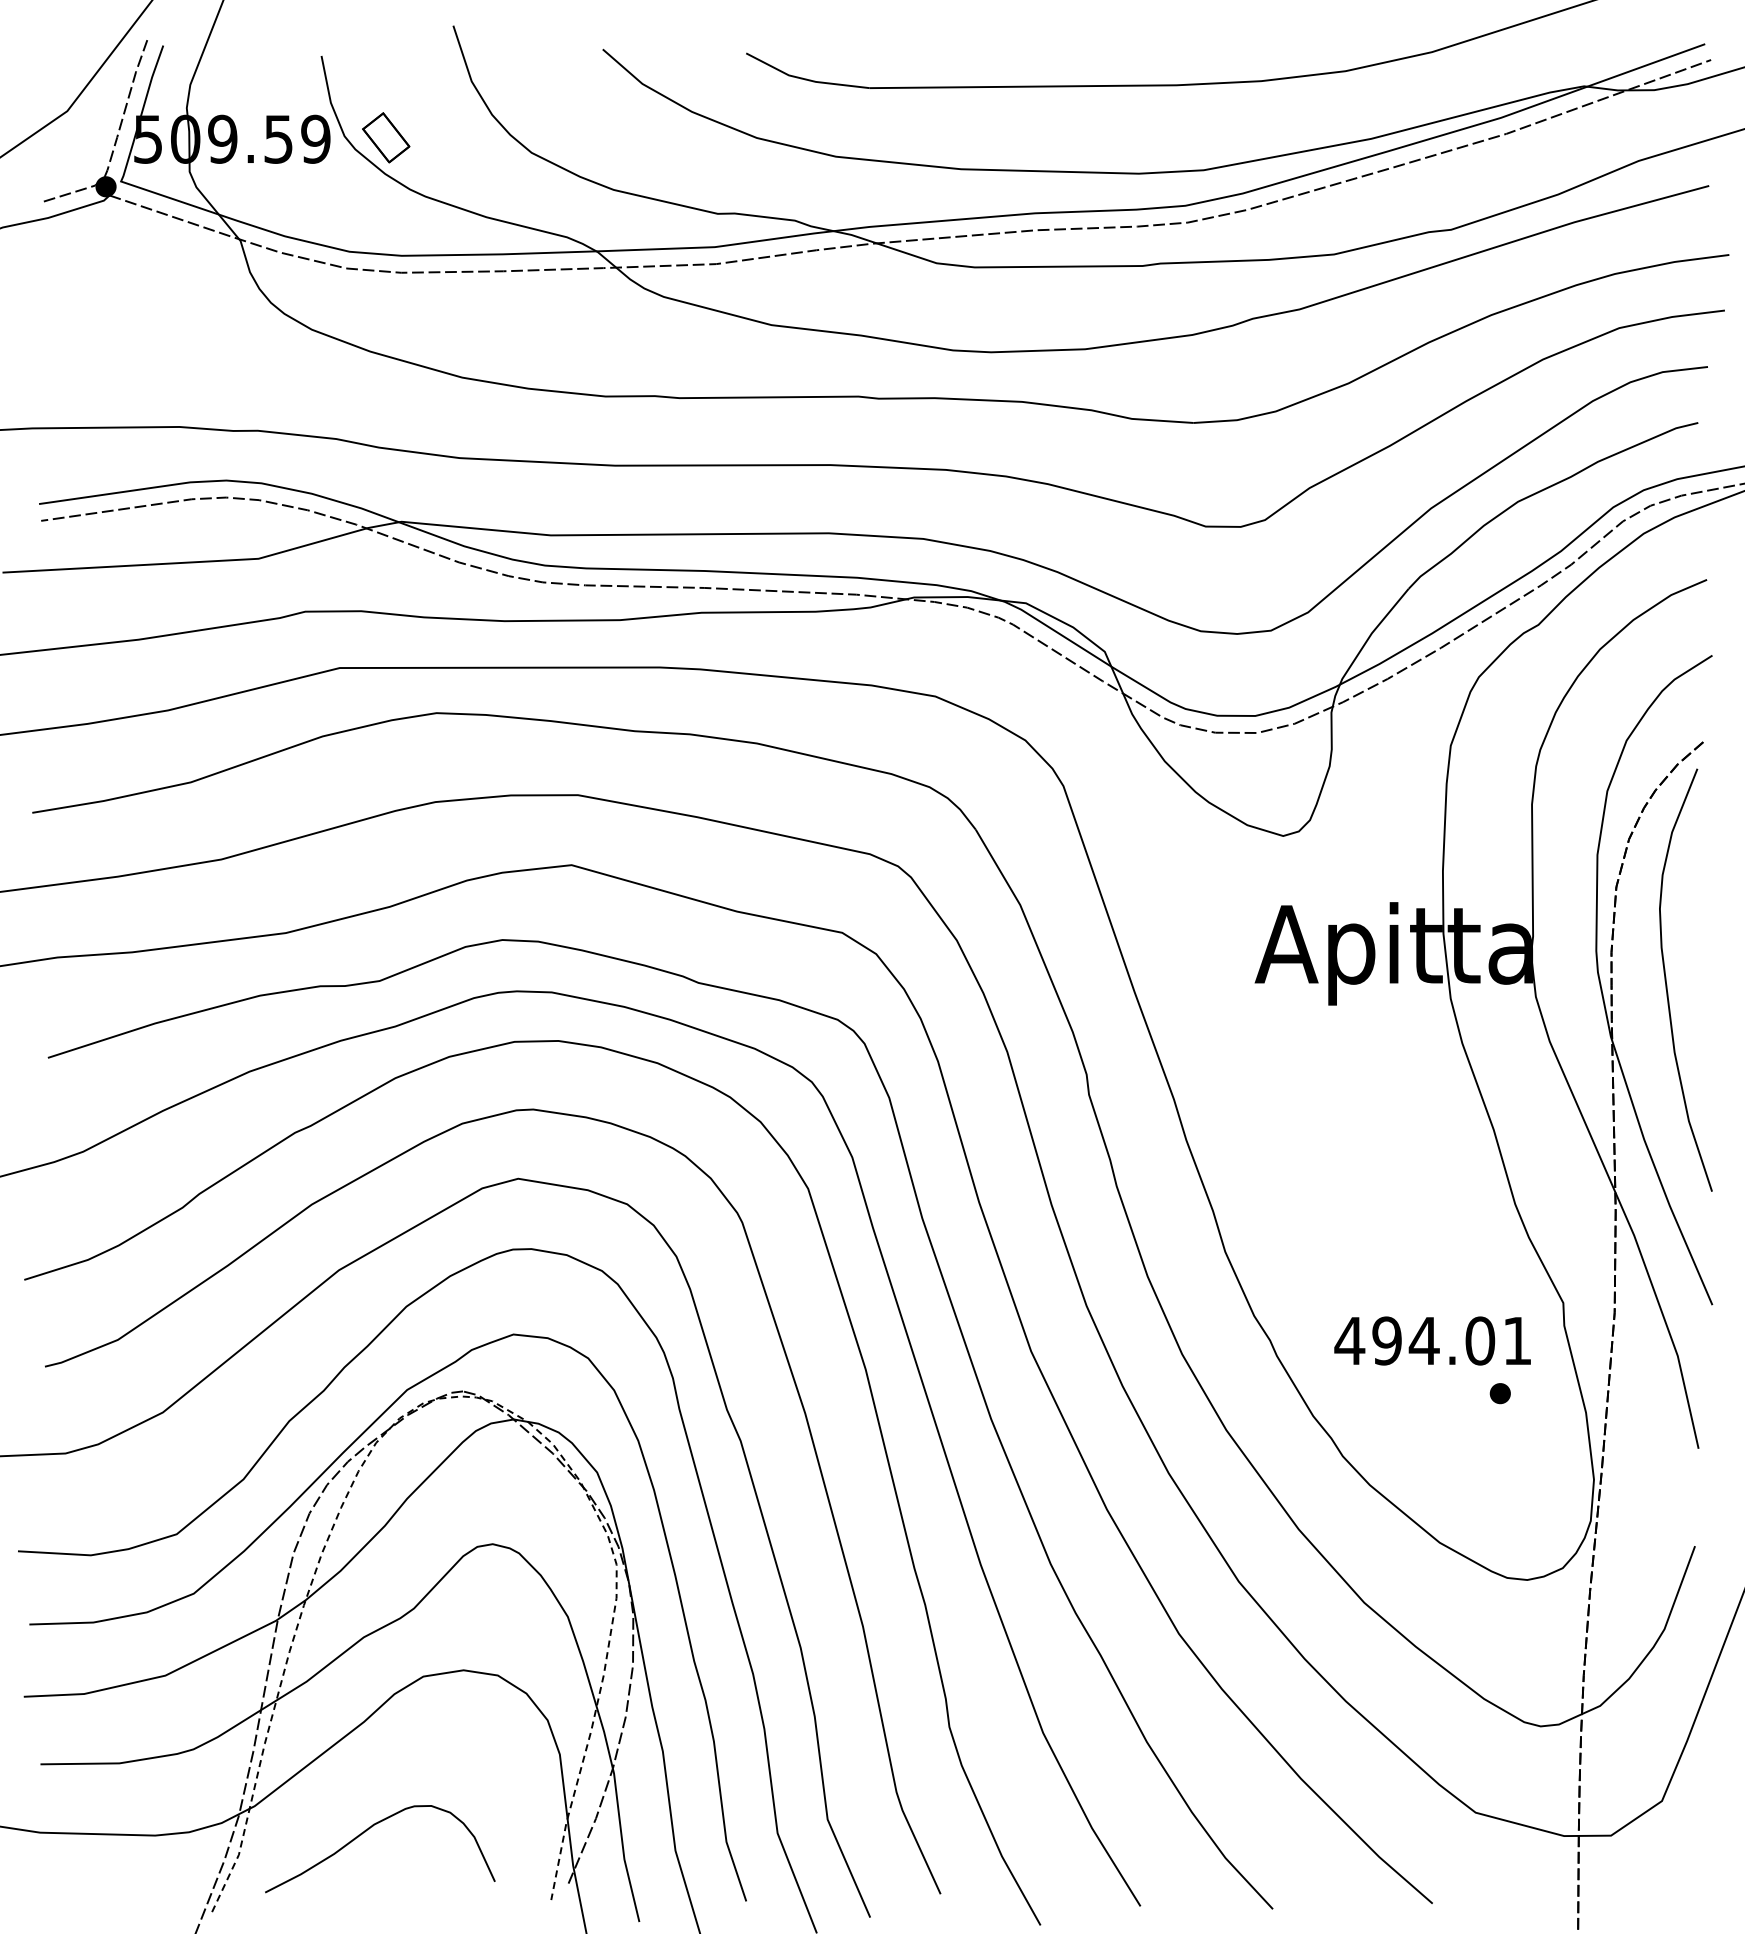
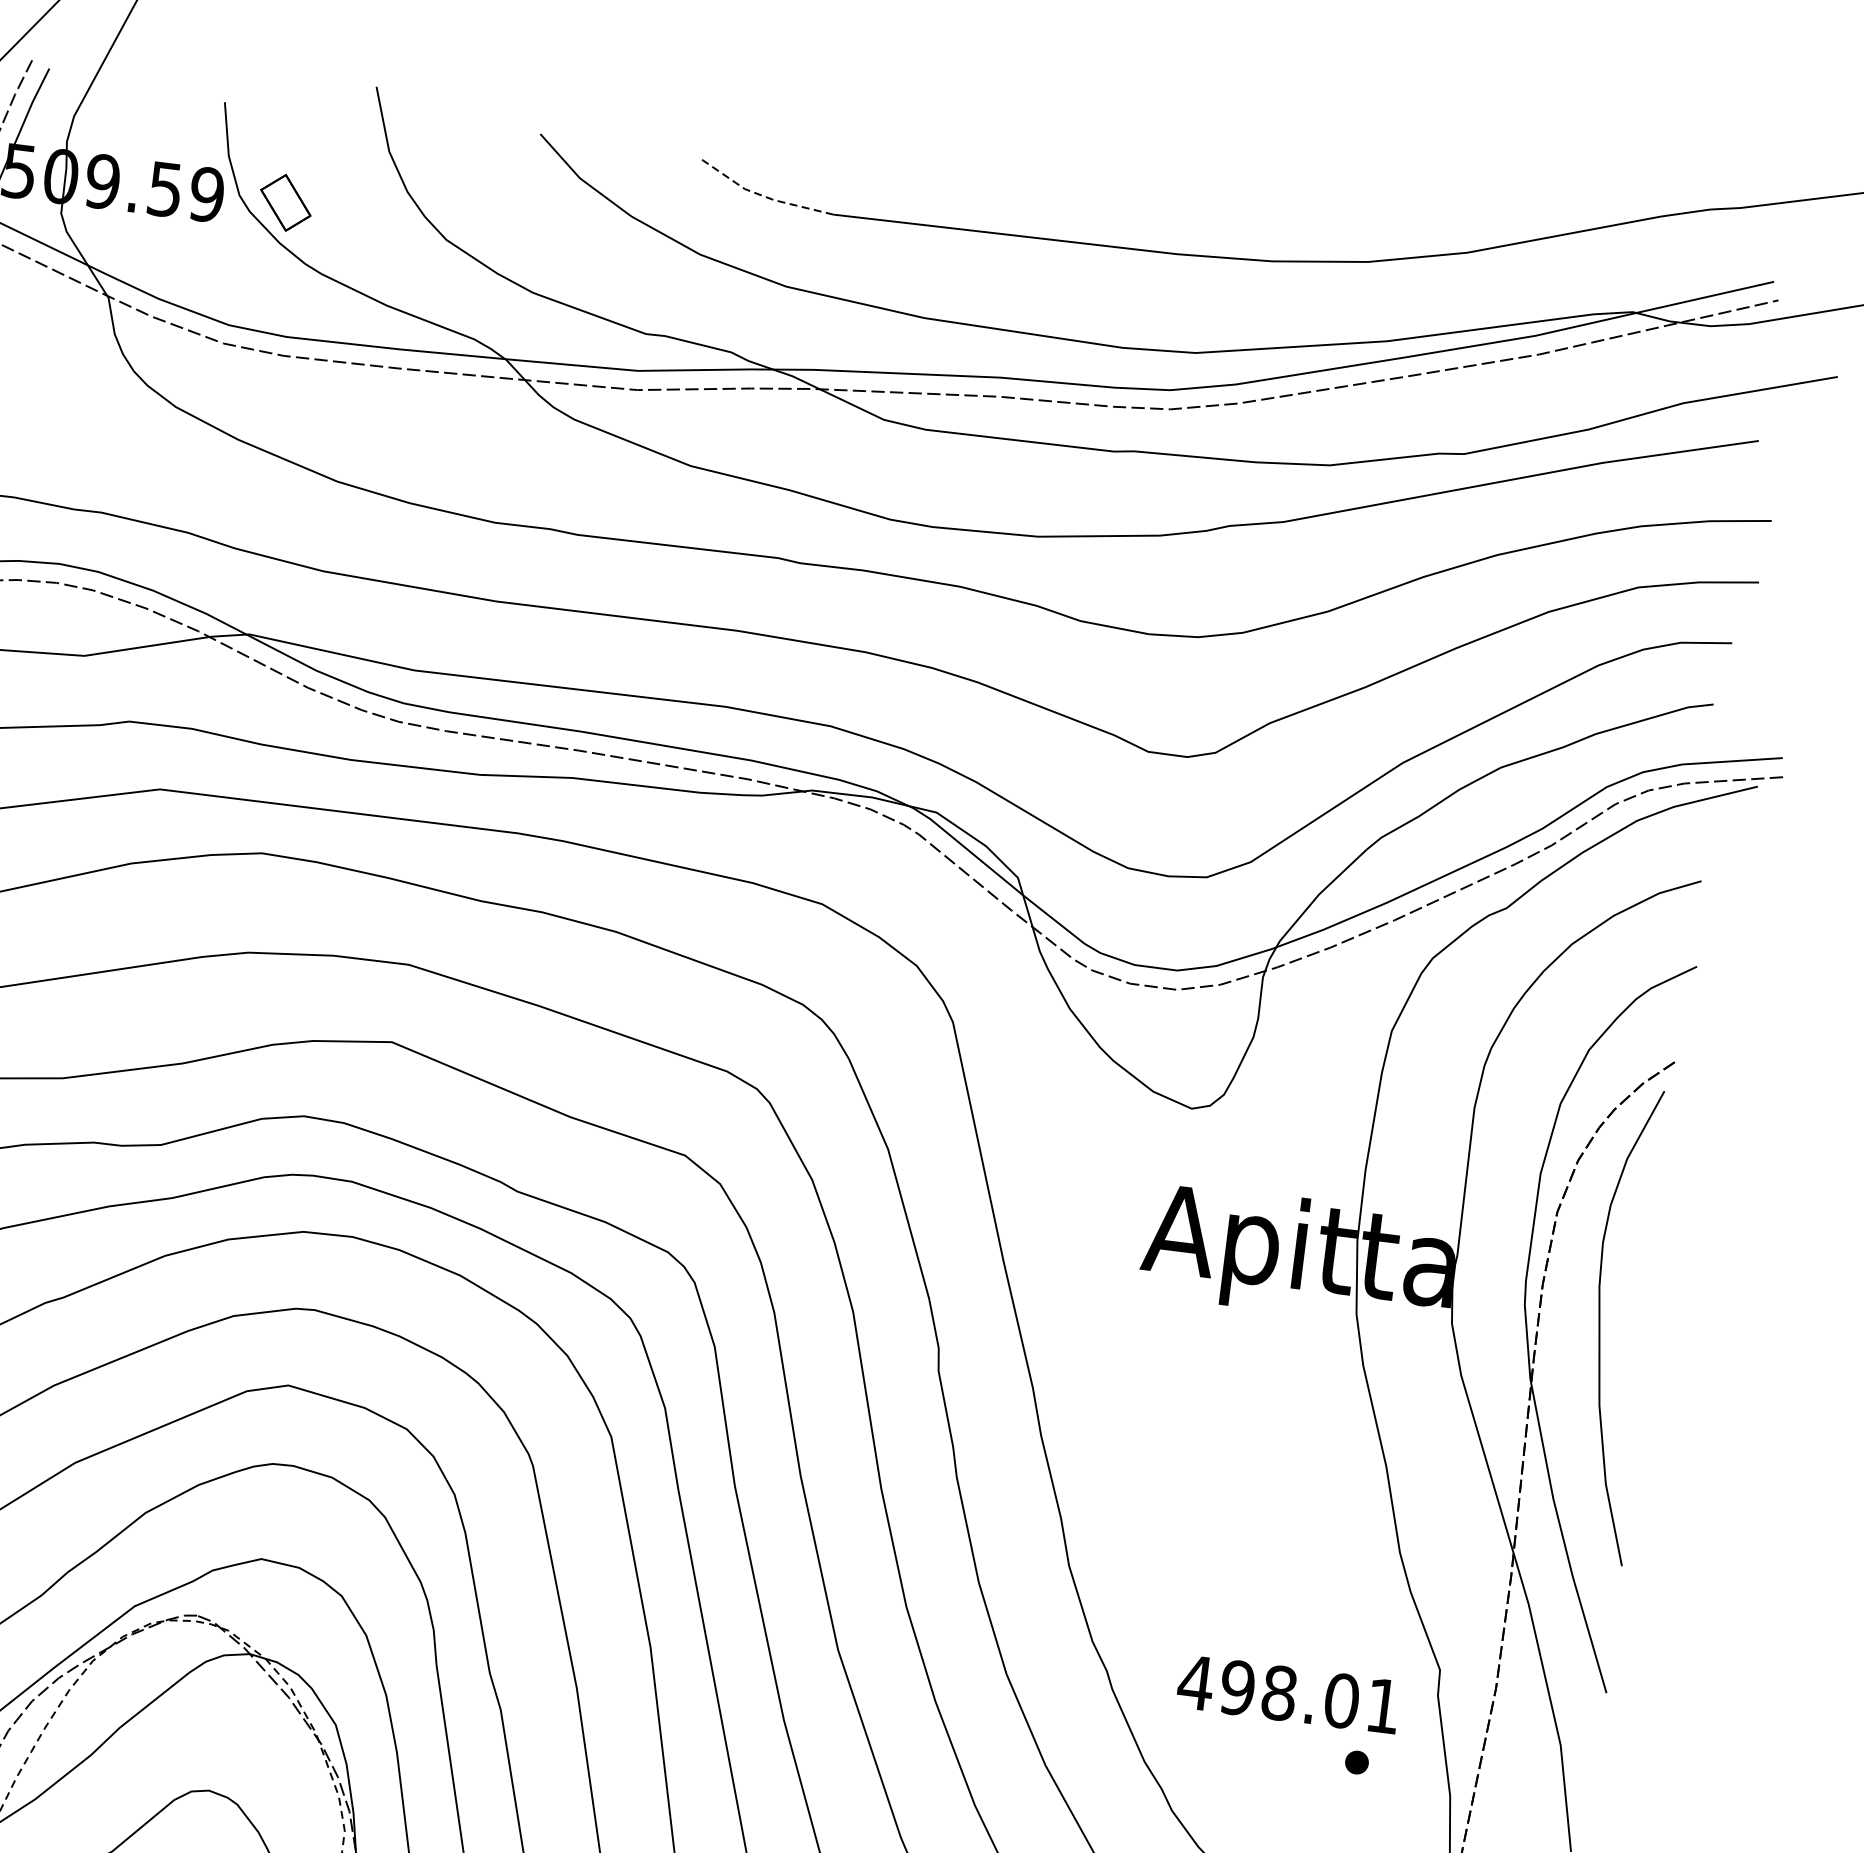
line: (805, 79) -> (762, 196), solid -> dashed
text: (1423, 1340) -> (1278, 1692), 494.01 -> 498.01

